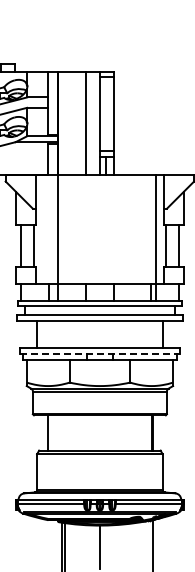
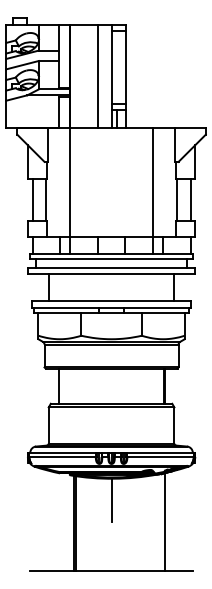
line: (155, 238) -> (153, 191), moved
line: (99, 354) -> (111, 307), dashed -> solid

